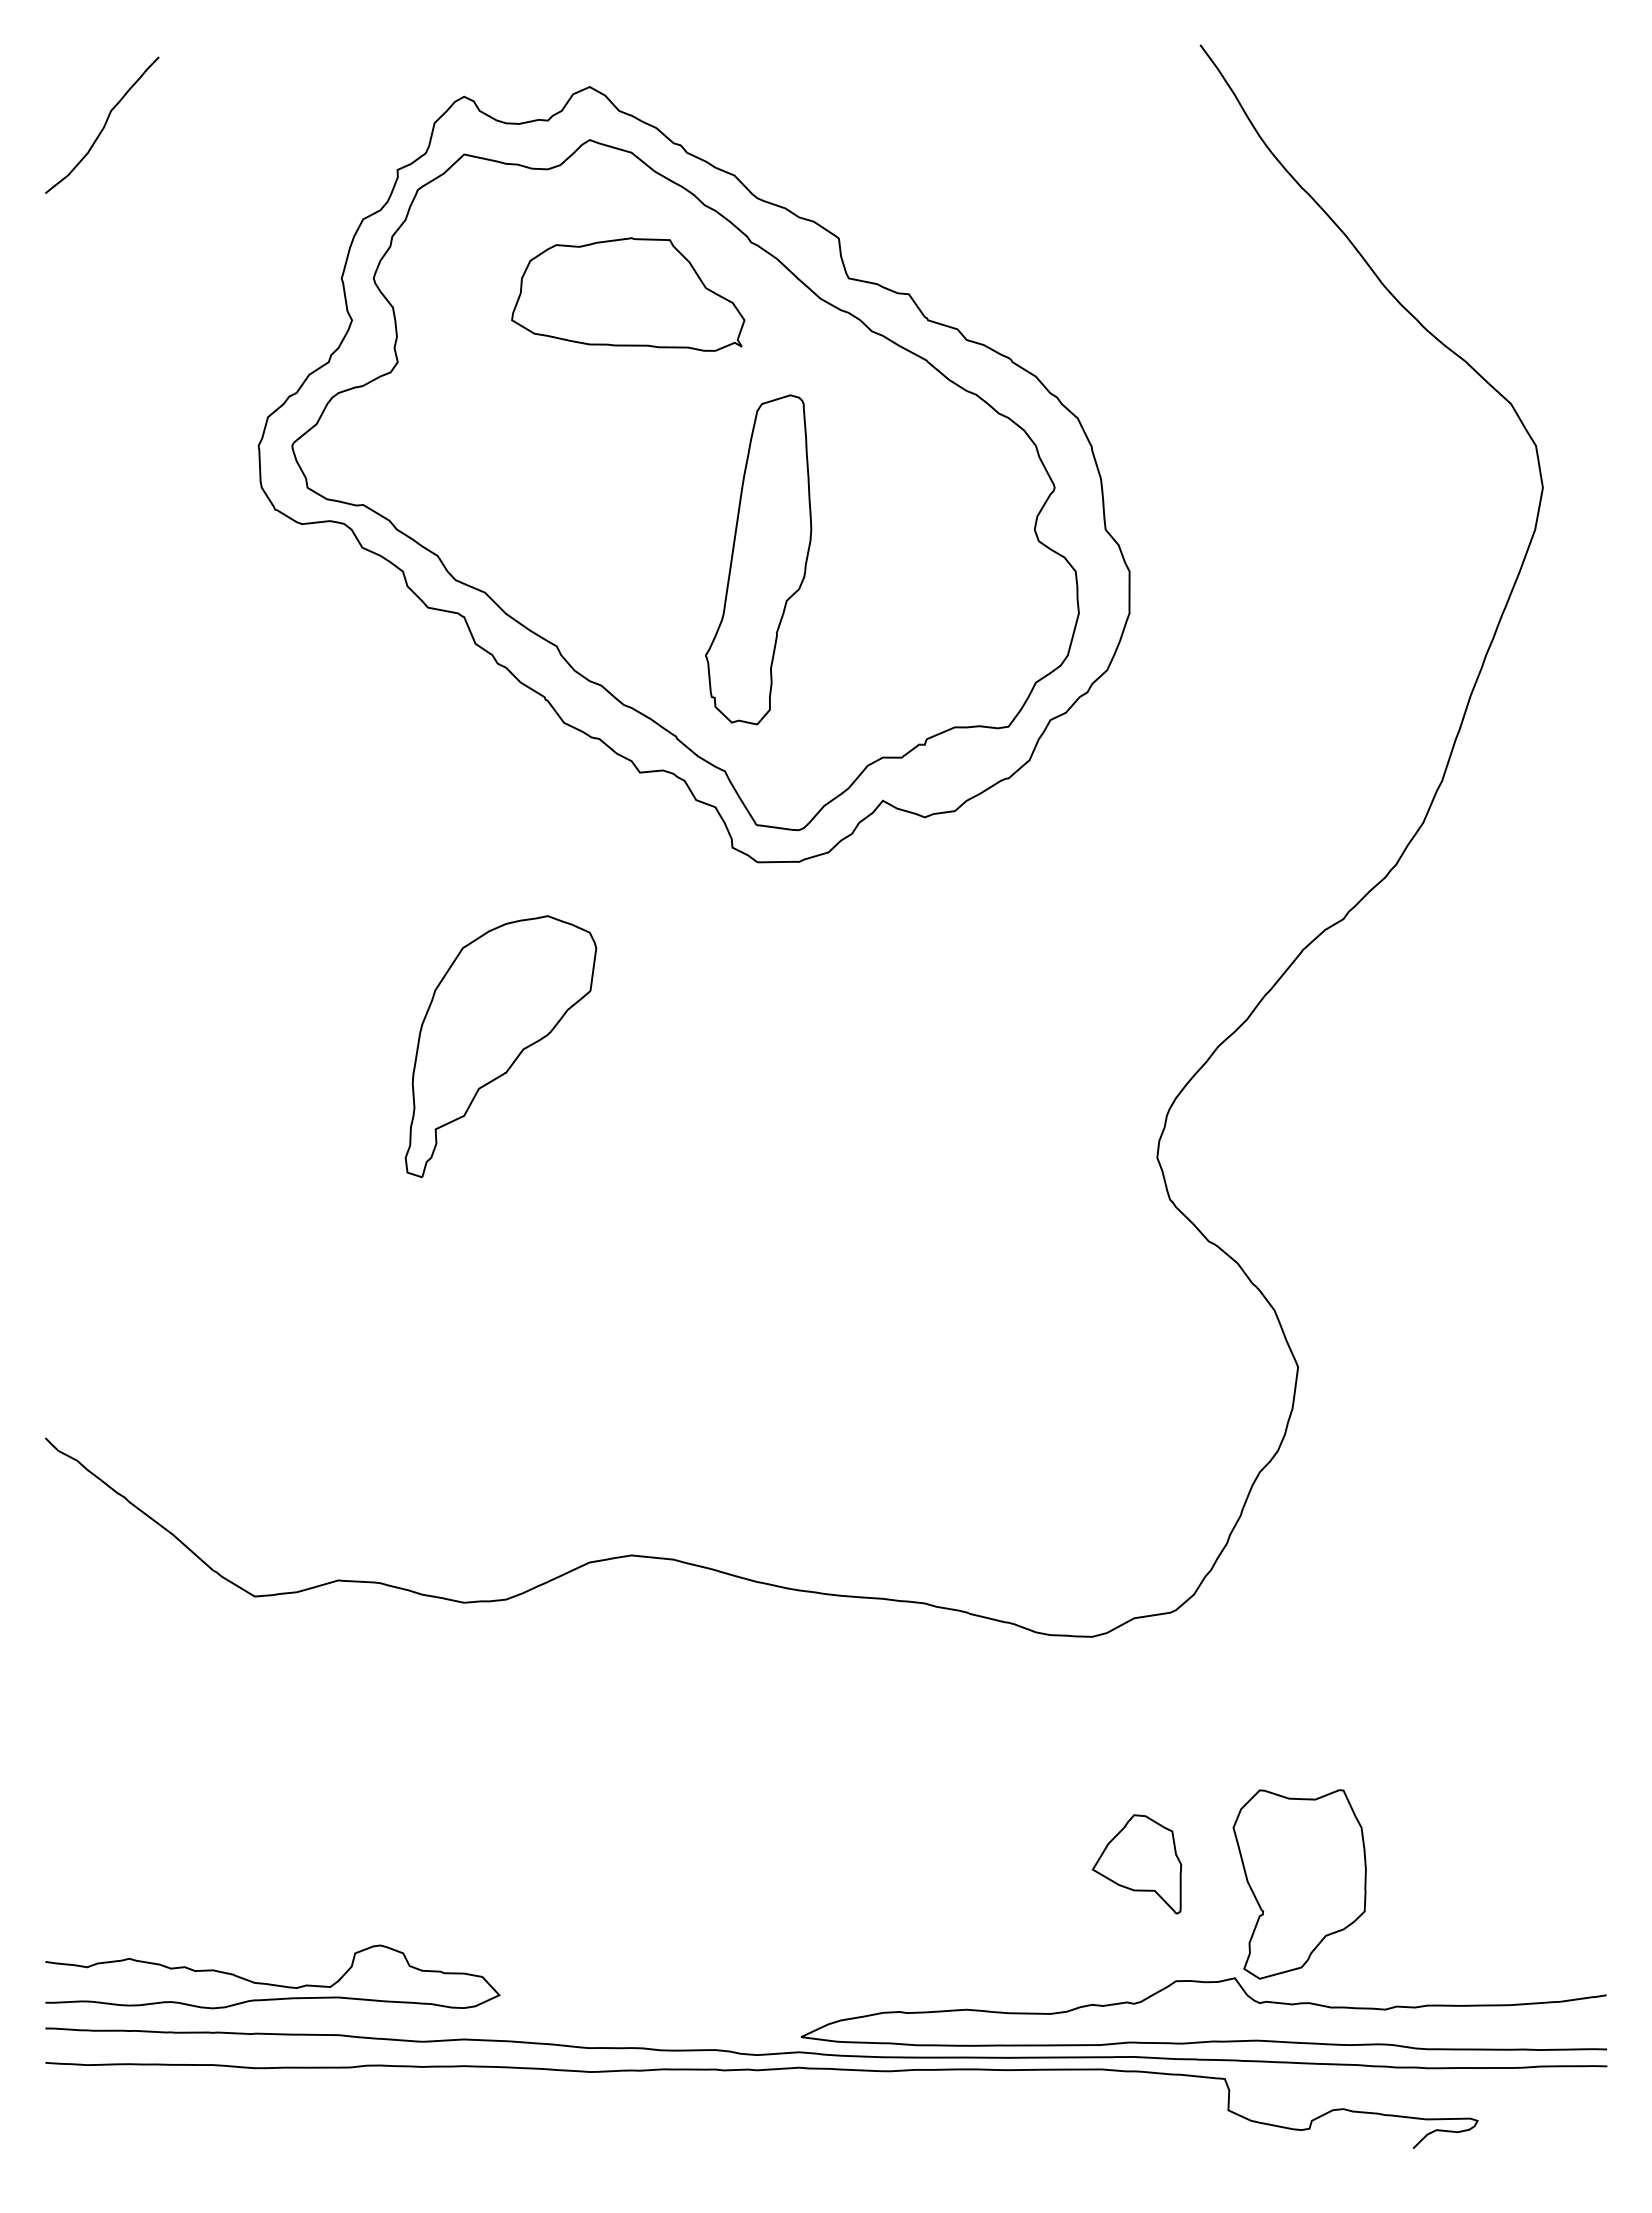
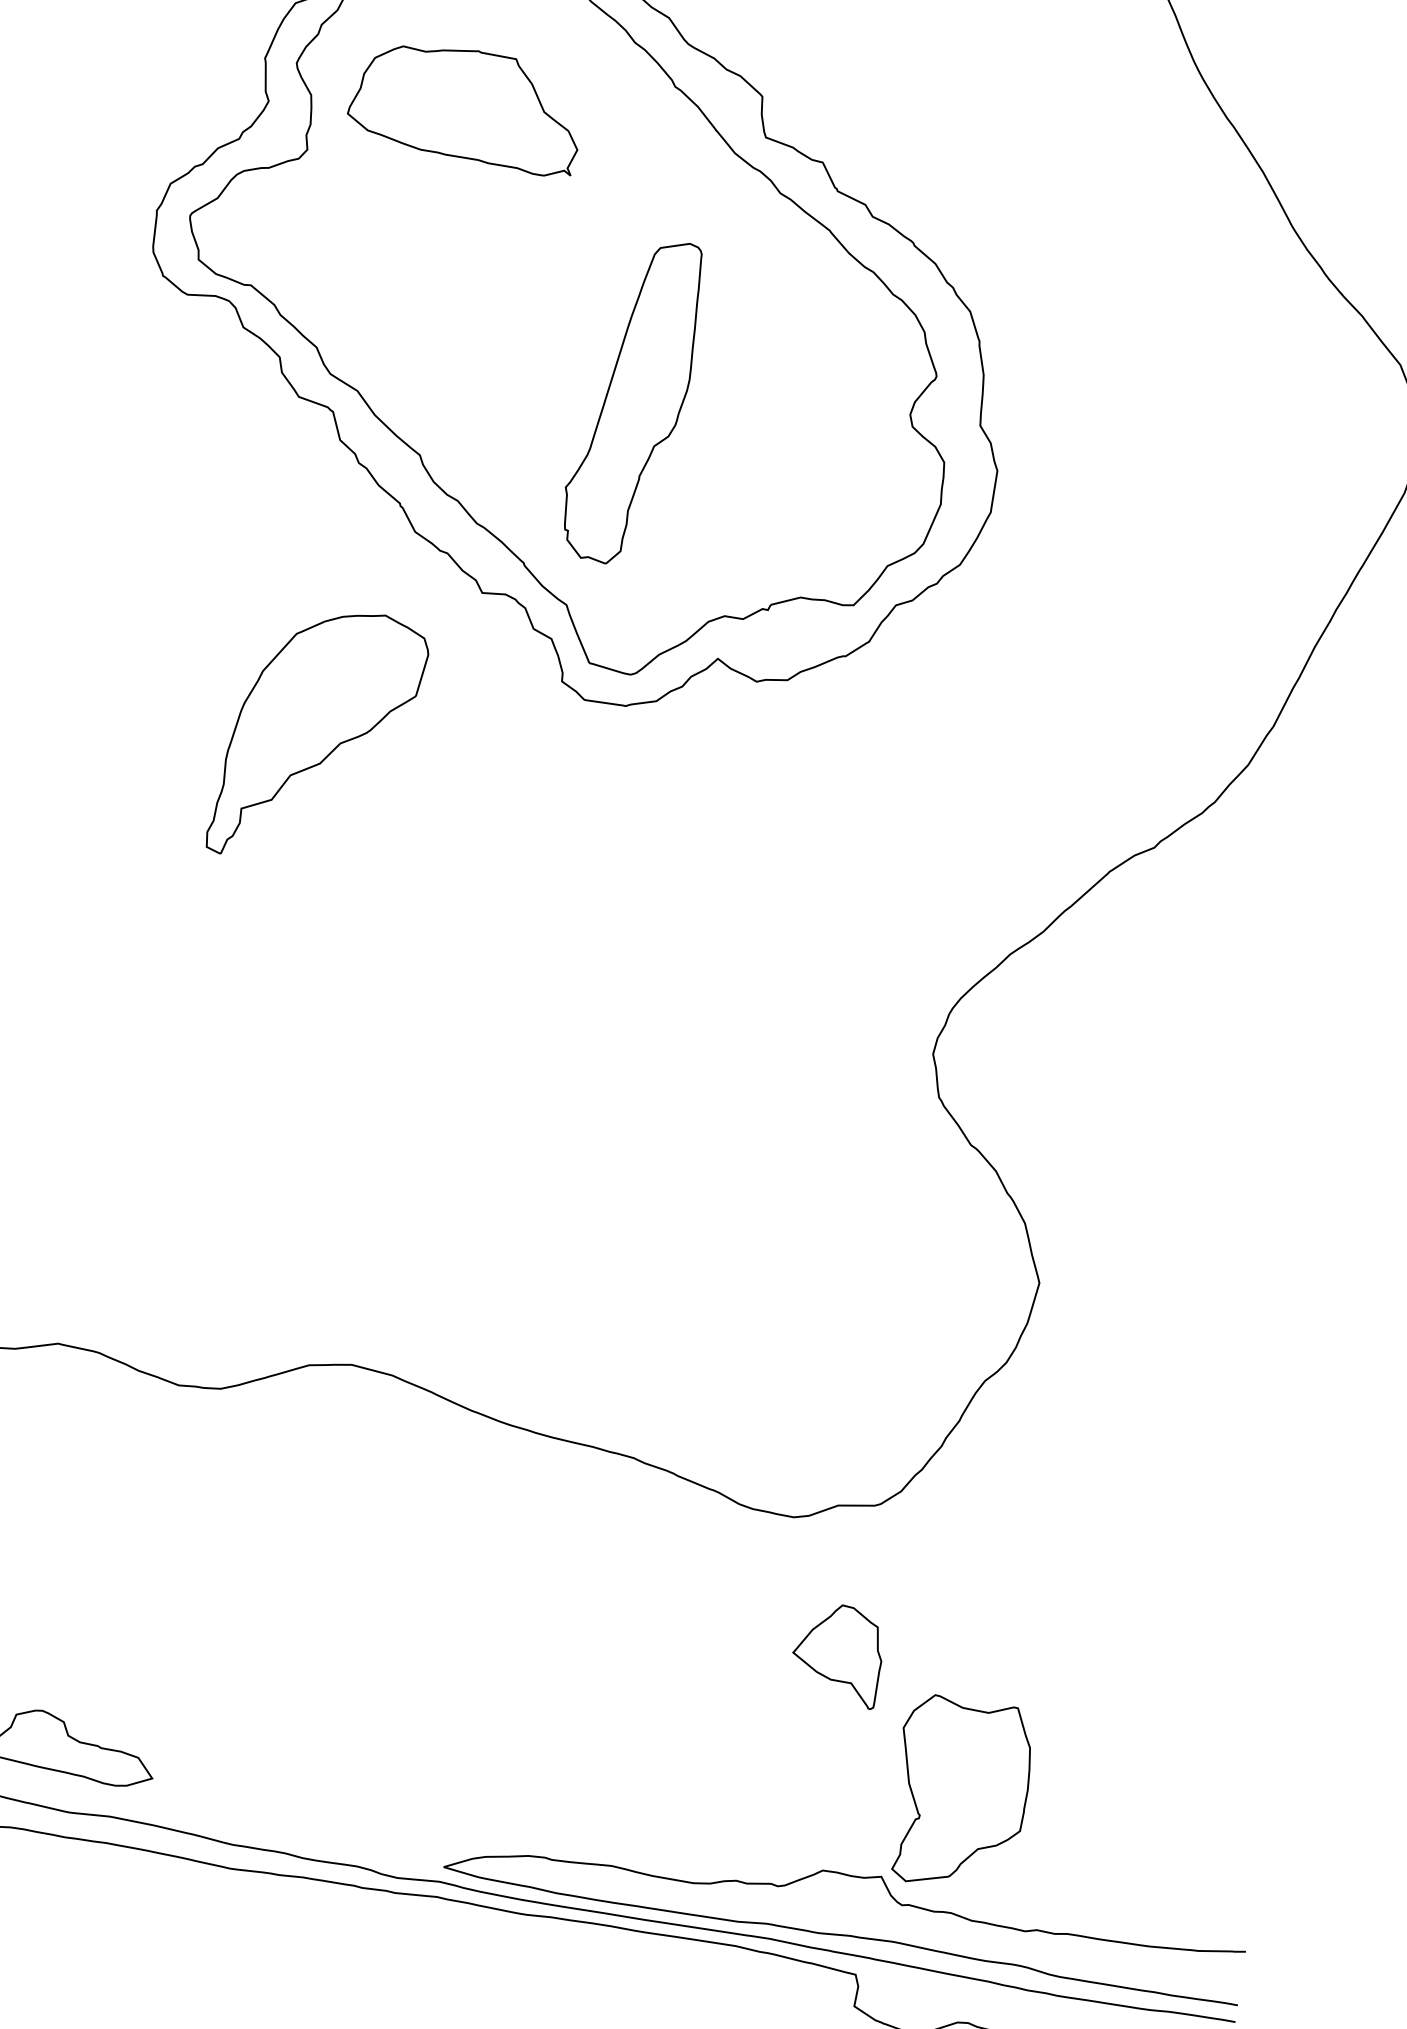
part: (628, 294) -> (466, 106), moved
part: (500, 1046) -> (318, 736), moved
part: (1136, 1864) -> (837, 1654), moved

